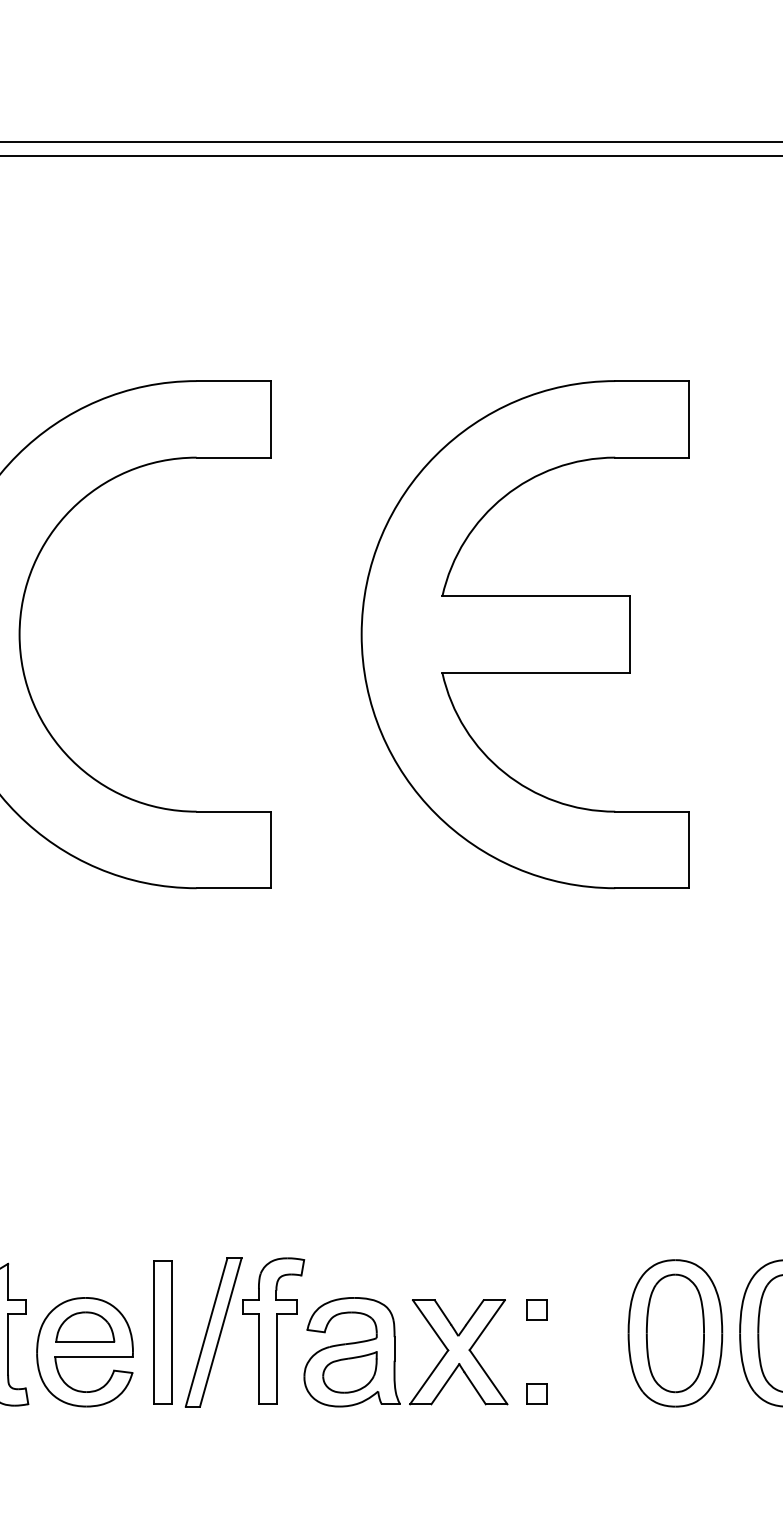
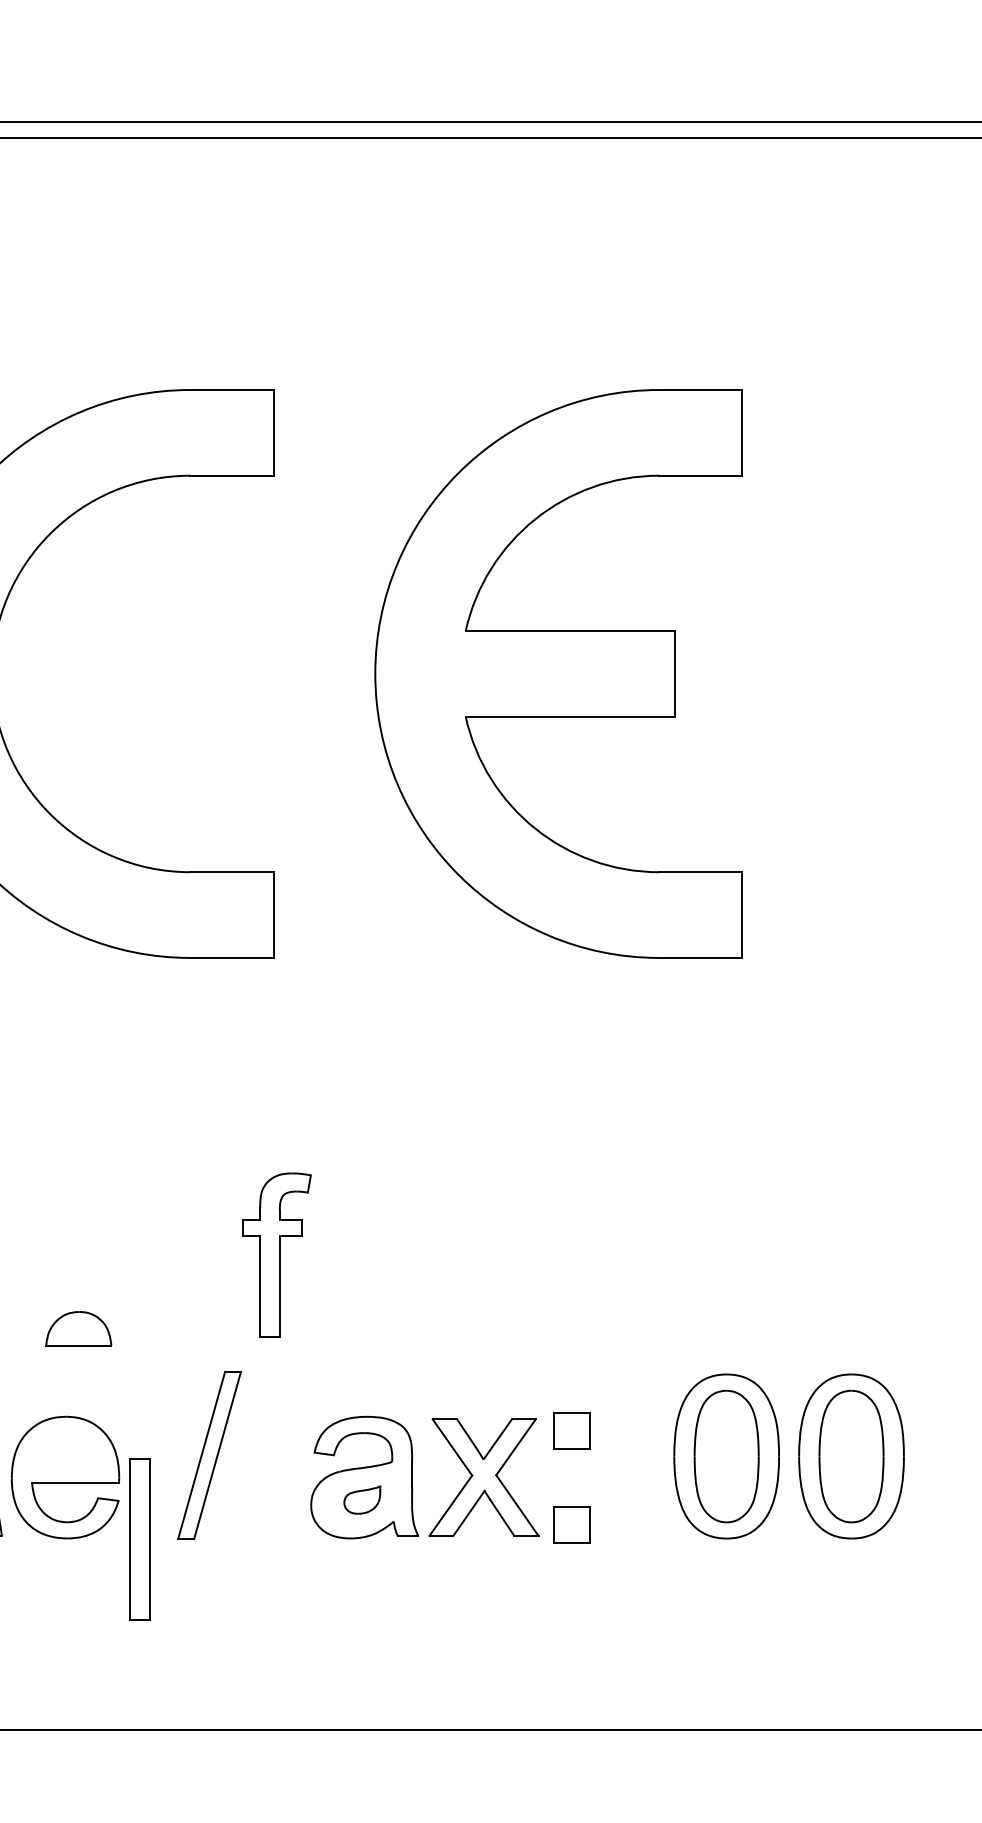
part: (536, 1310) -> (571, 1430), size x1.6
part: (85, 1327) -> (78, 1328), moved
part: (273, 1330) -> (276, 1254), moved
part: (162, 1332) -> (139, 1539), moved
part: (350, 1371) -> (362, 1499), size x0.6
part: (536, 1394) -> (571, 1524), size x1.6

